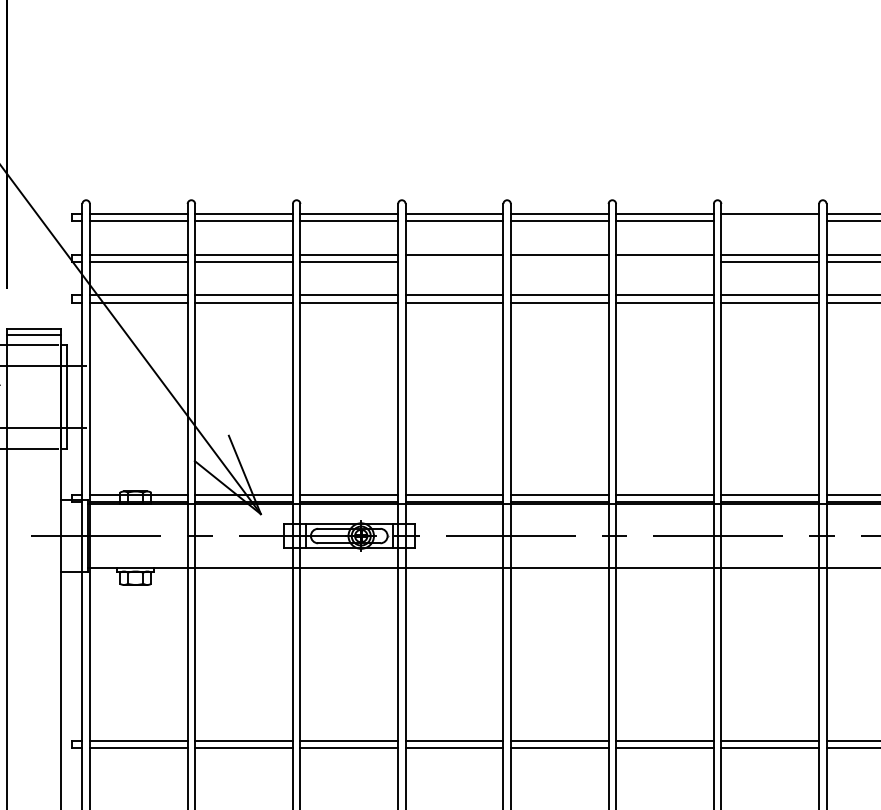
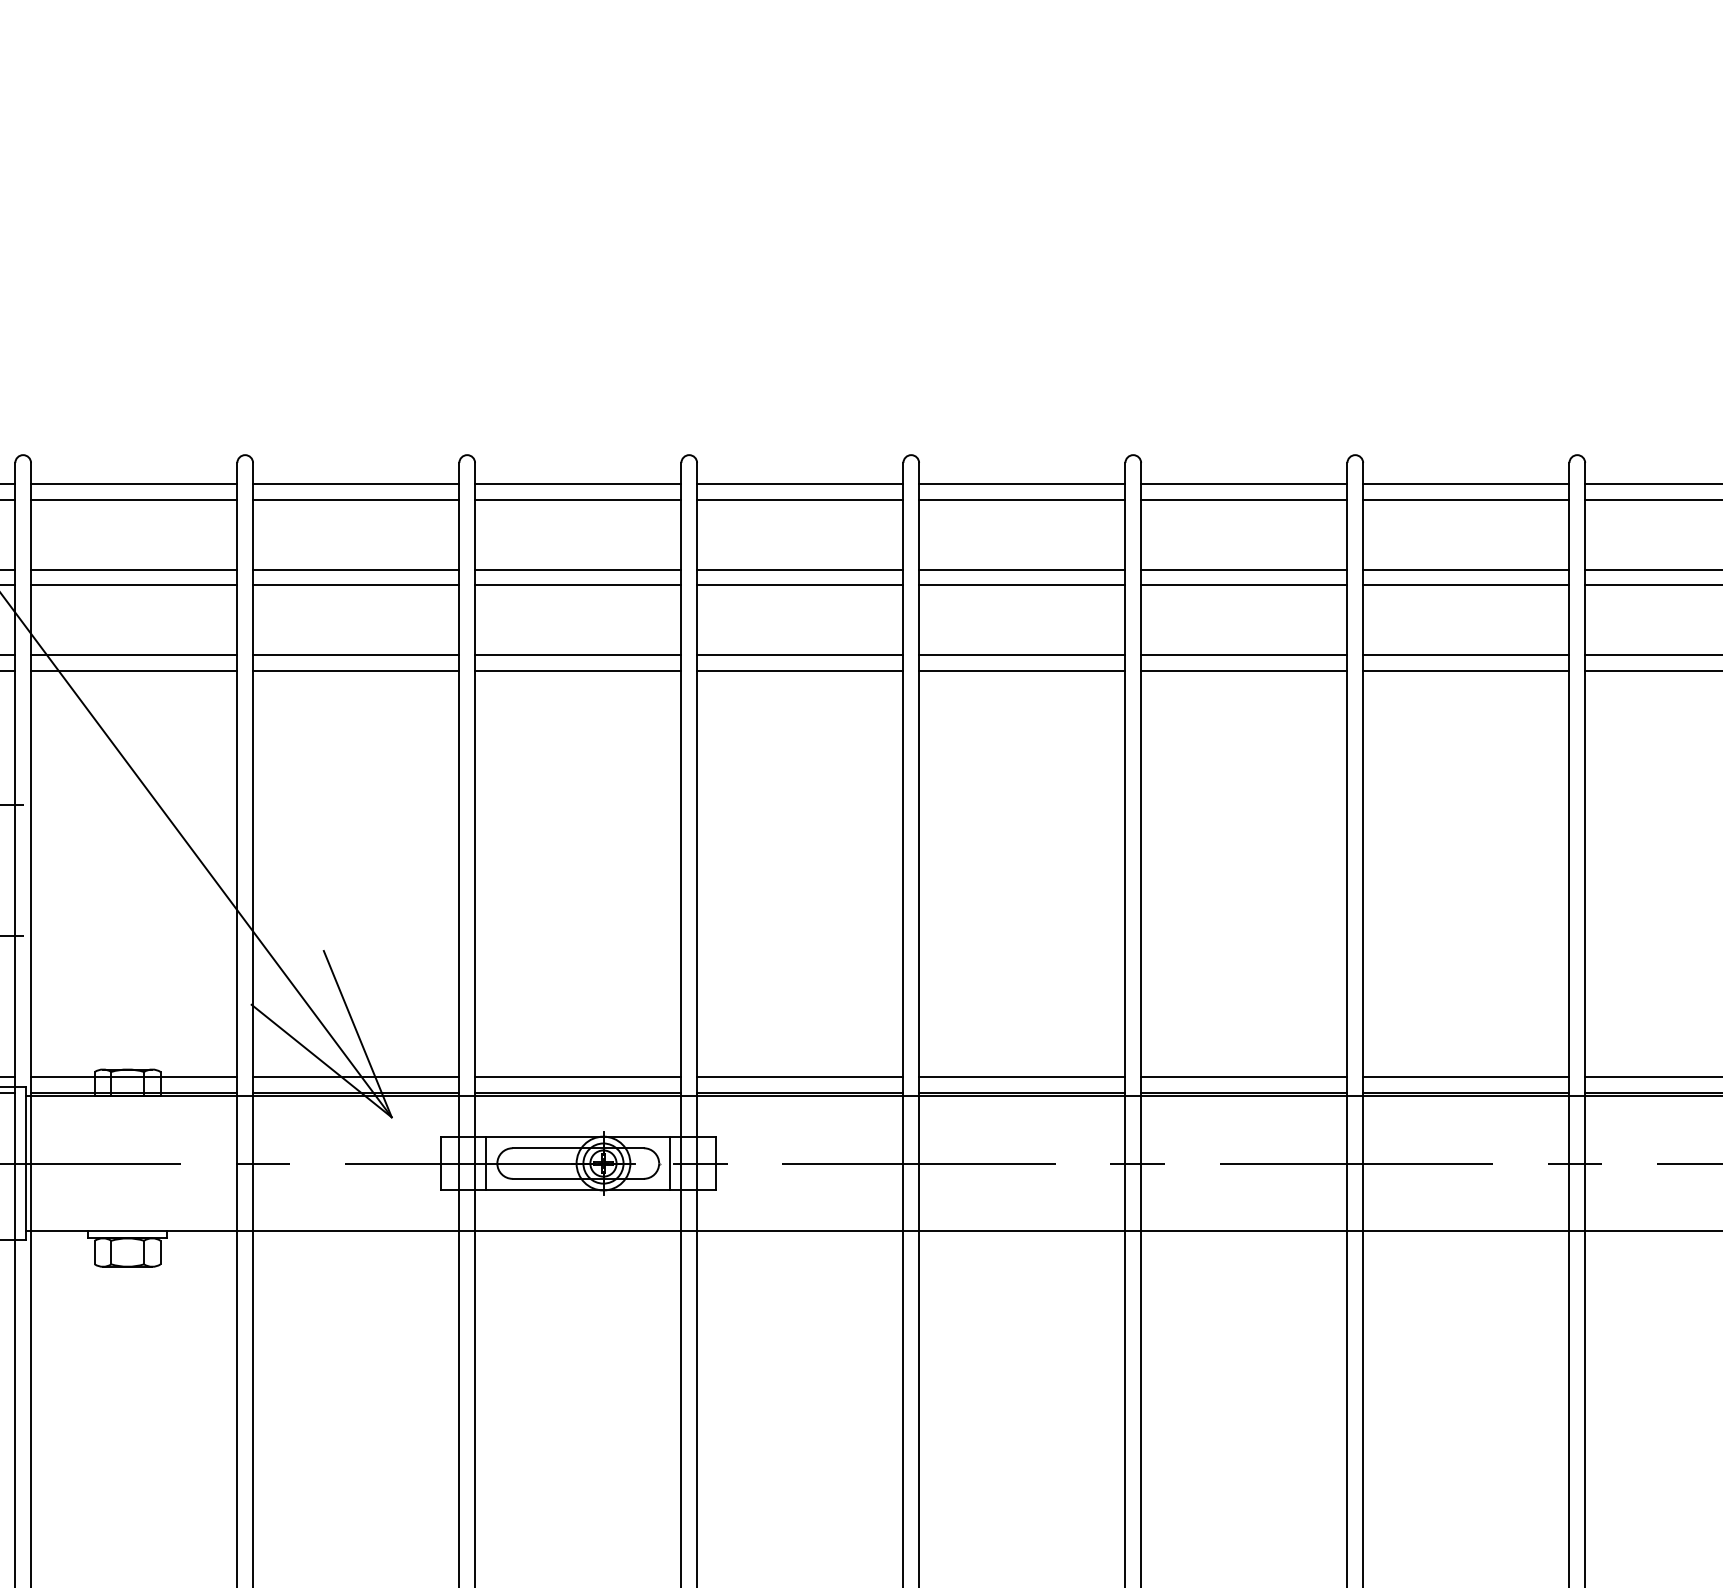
line: (770, 221) -> (1466, 499), added
line: (454, 262) -> (800, 586), added
line: (559, 262) -> (1021, 586), added
line: (664, 262) -> (1243, 586), added

